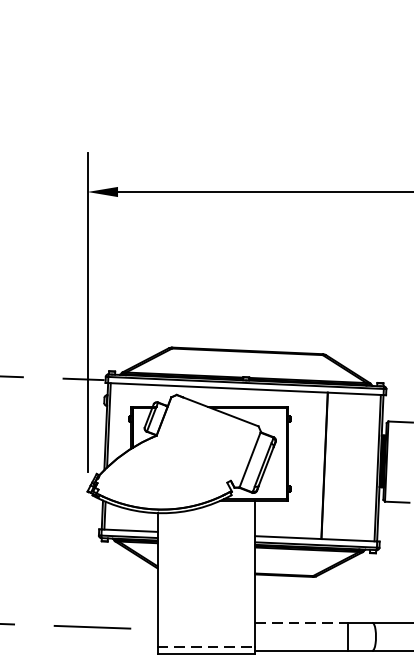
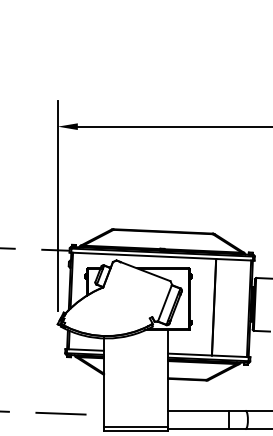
line: (301, 622) -> (198, 410), dashed -> solid
line: (207, 646) -> (136, 426), dashed -> solid

